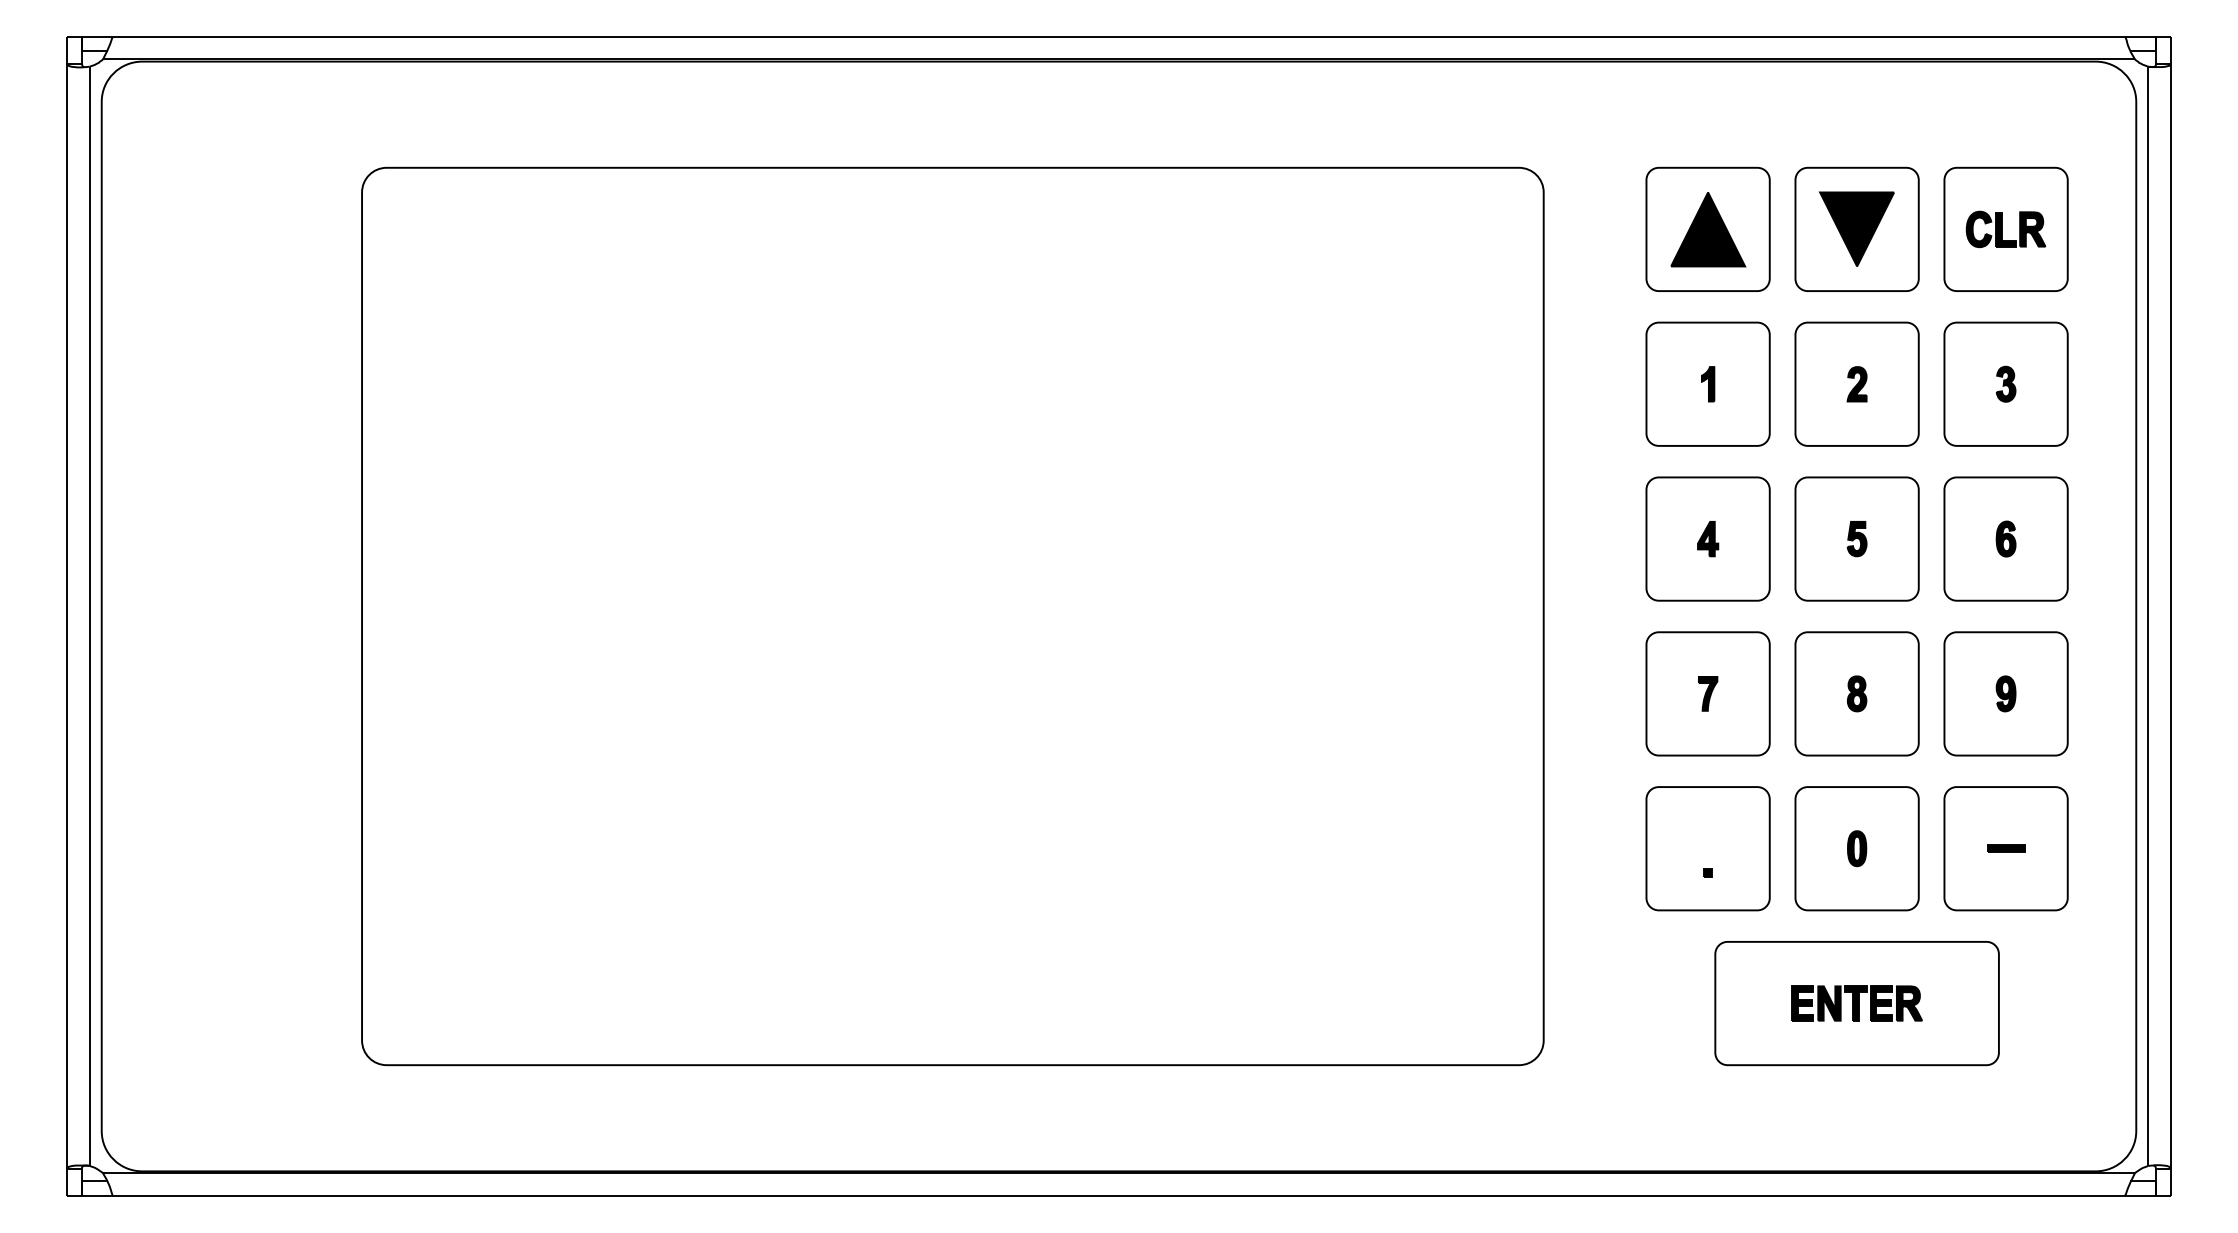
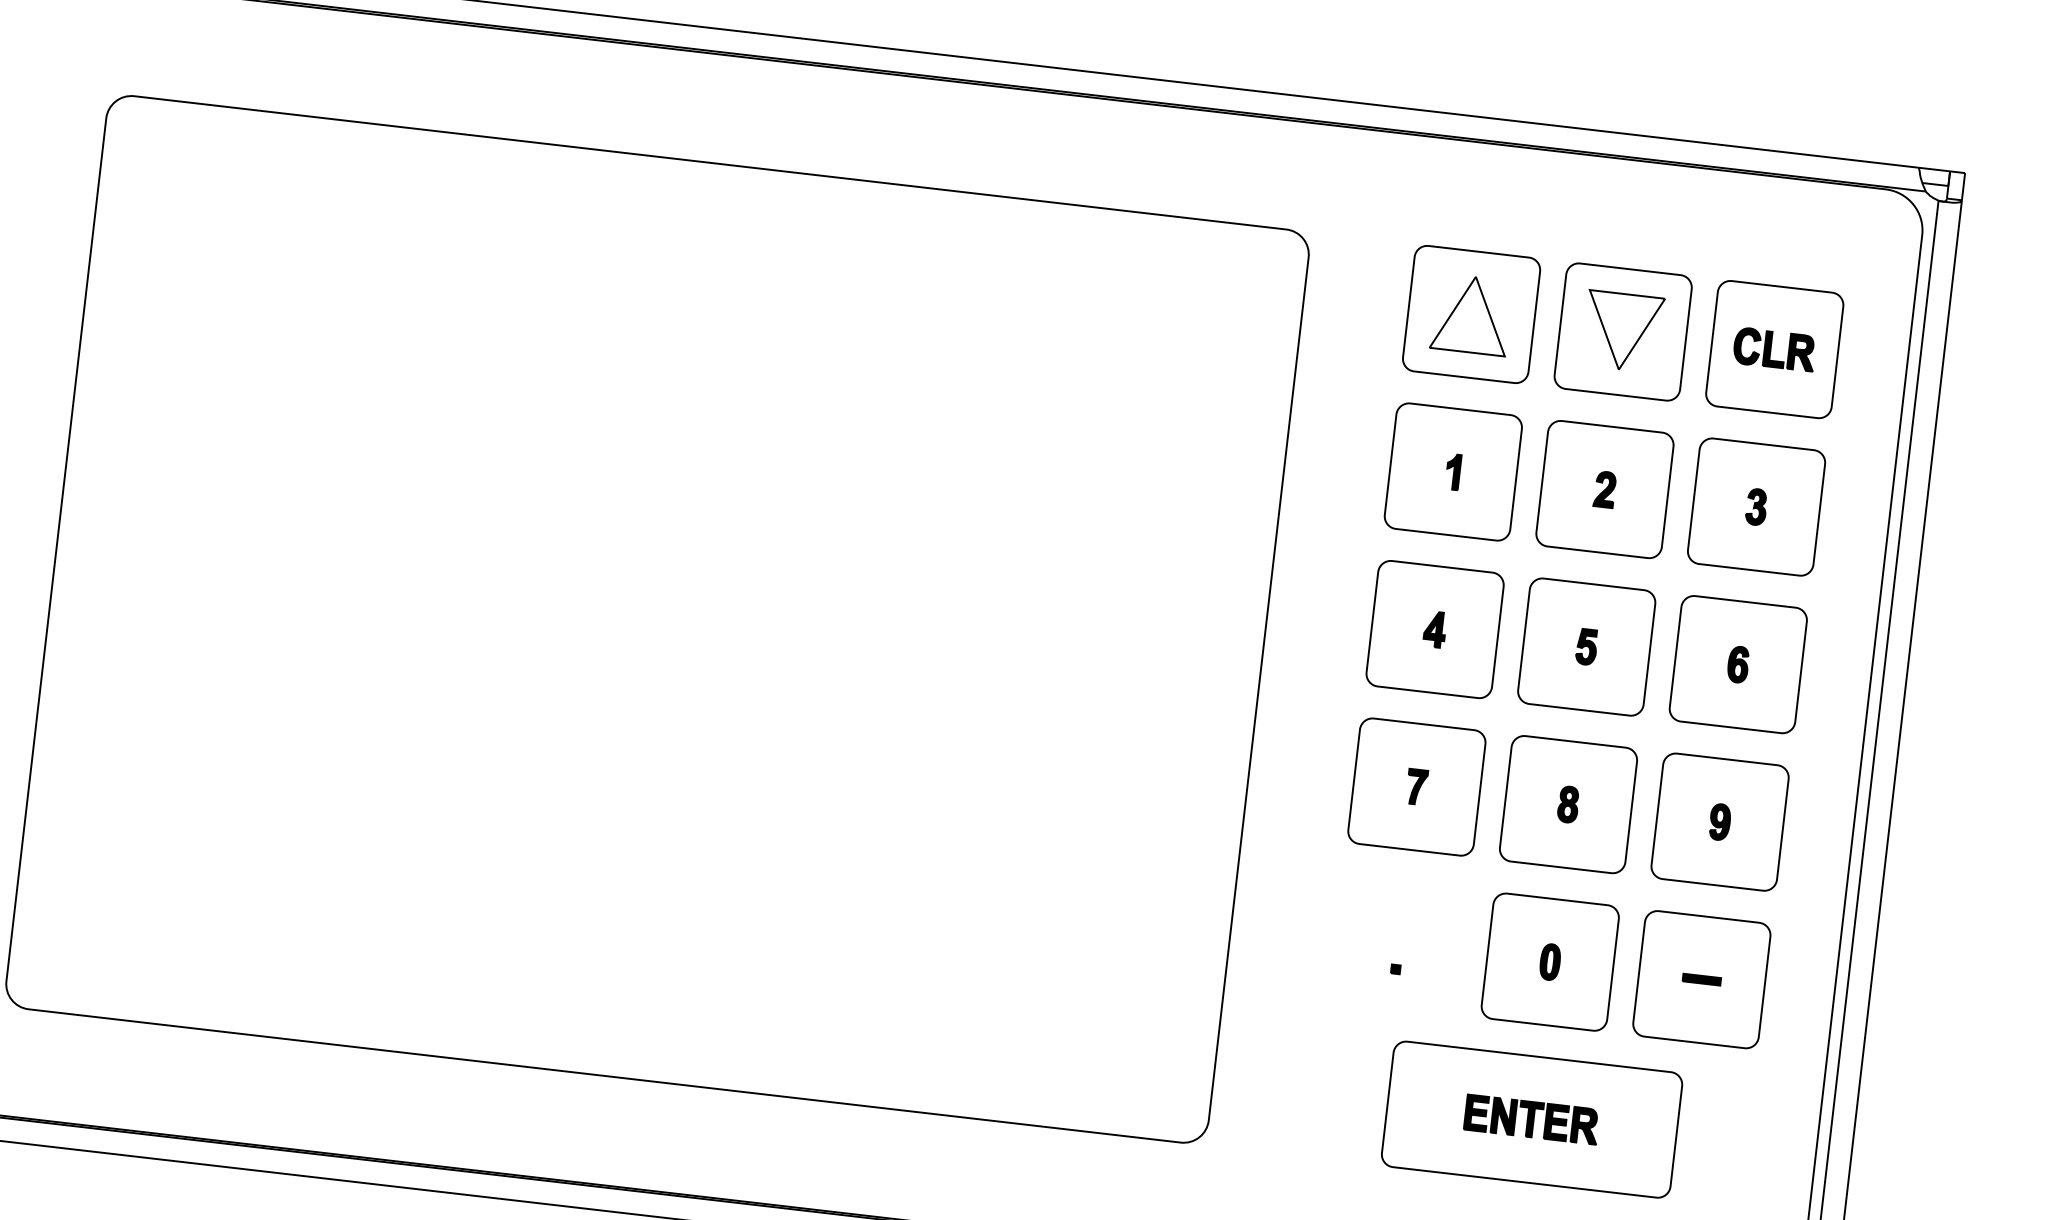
fill: (1708, 229) -> (1471, 314), removed
fill: (1857, 229) -> (1623, 332), removed
part: (1707, 848) -> (1398, 944), removed

